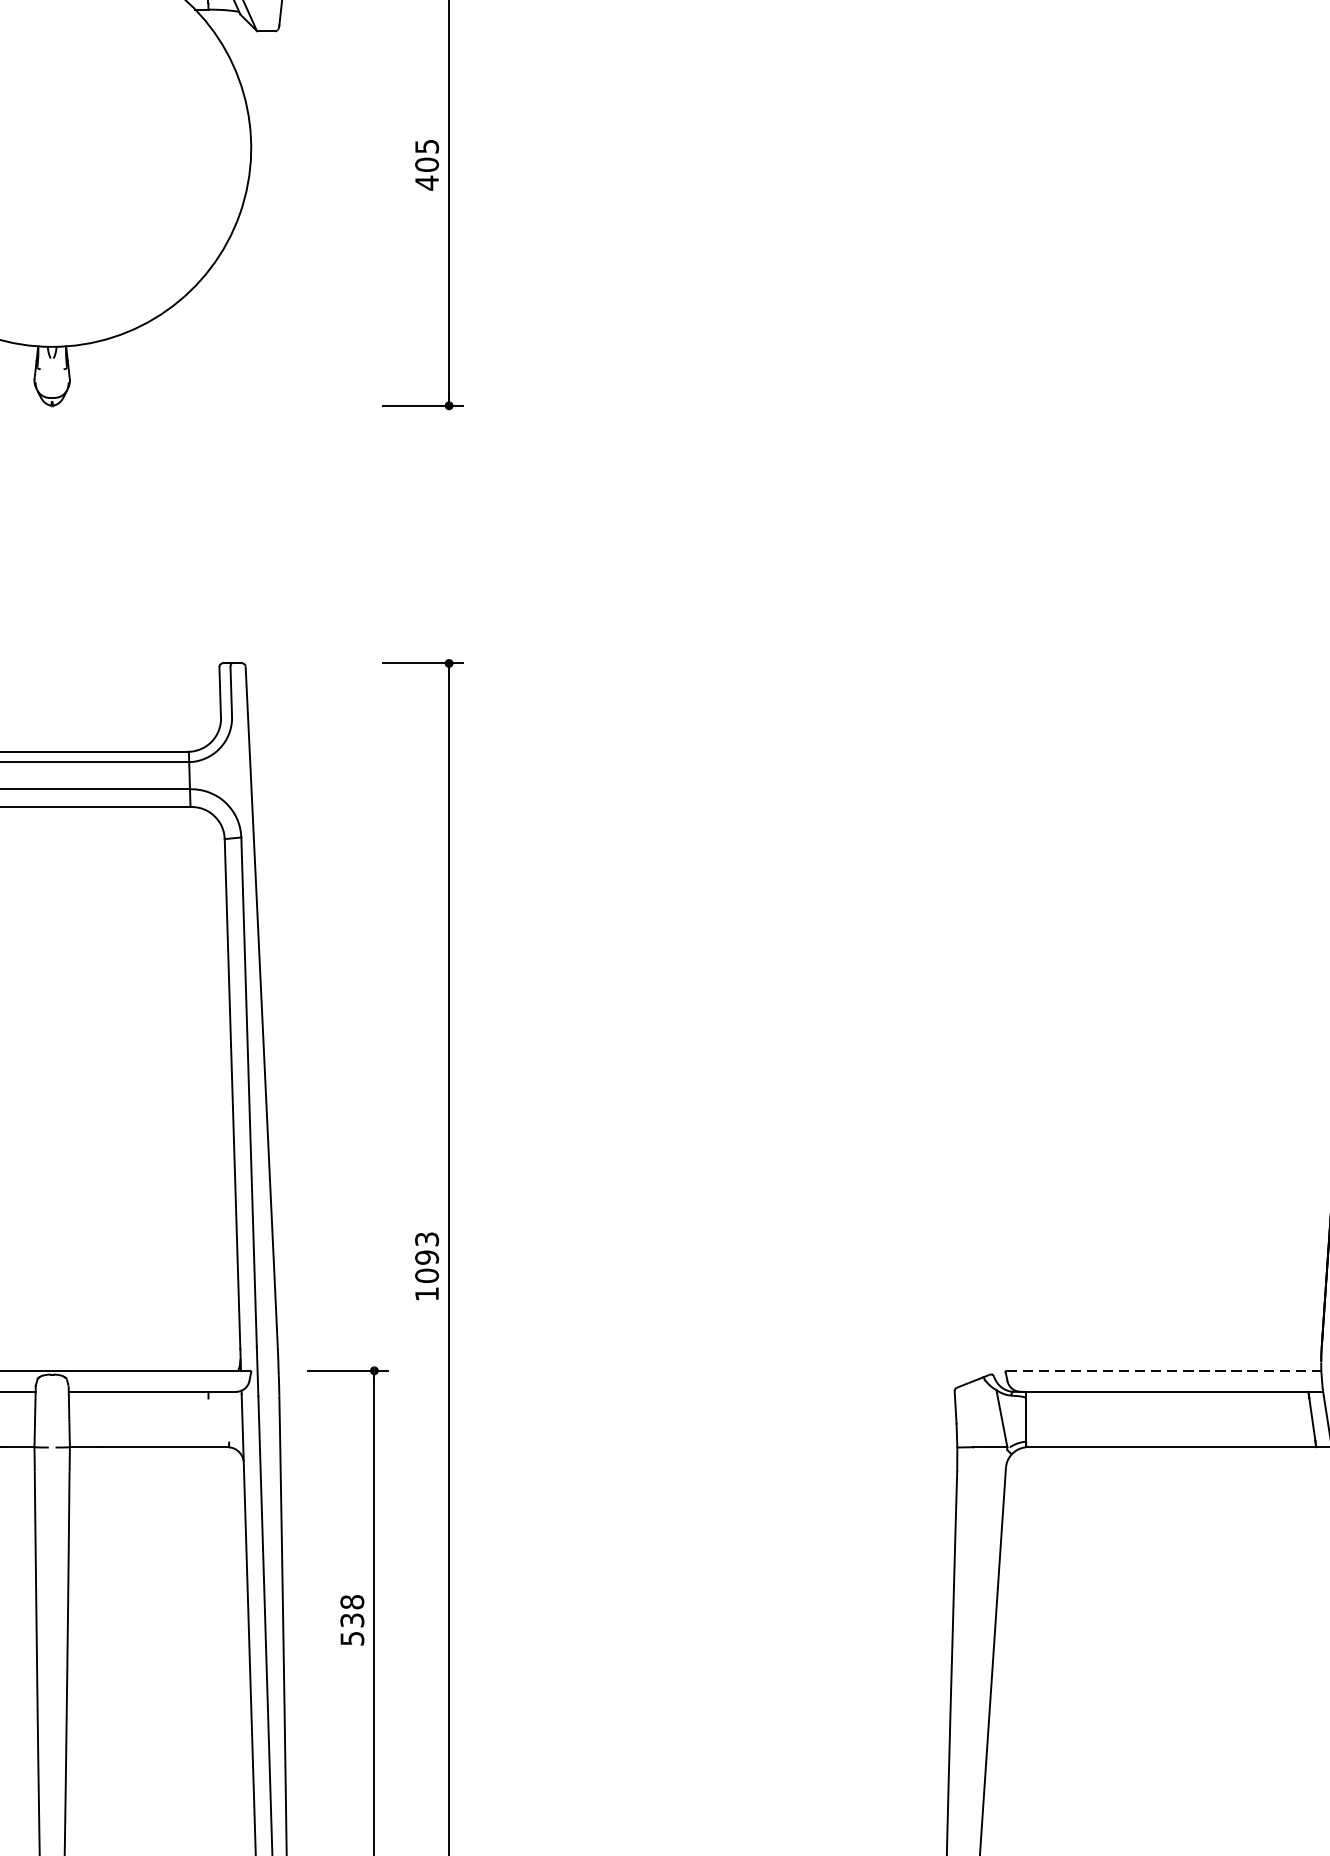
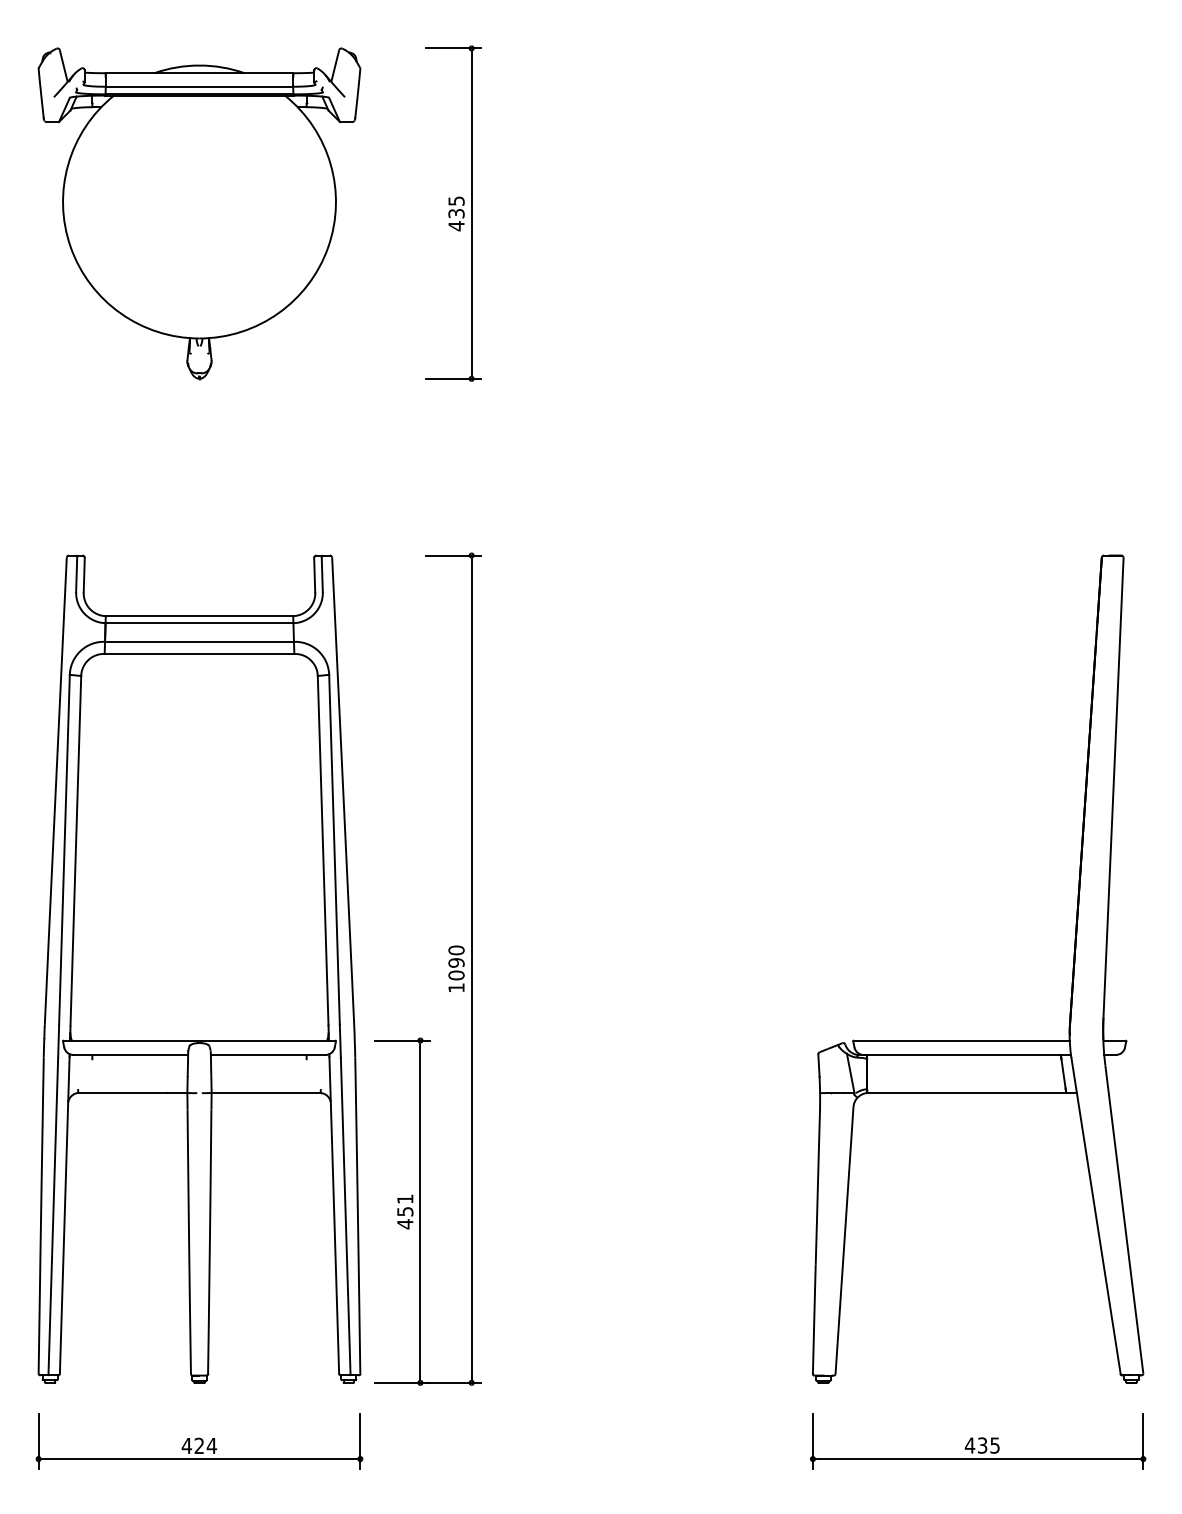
text: (427, 164) -> (456, 213), 405 -> 435
text: (427, 1239) -> (456, 950), 1093 -> 1090
line: (1163, 1370) -> (961, 1040), dashed -> solid
text: (352, 1620) -> (405, 1211), 538 -> 451

